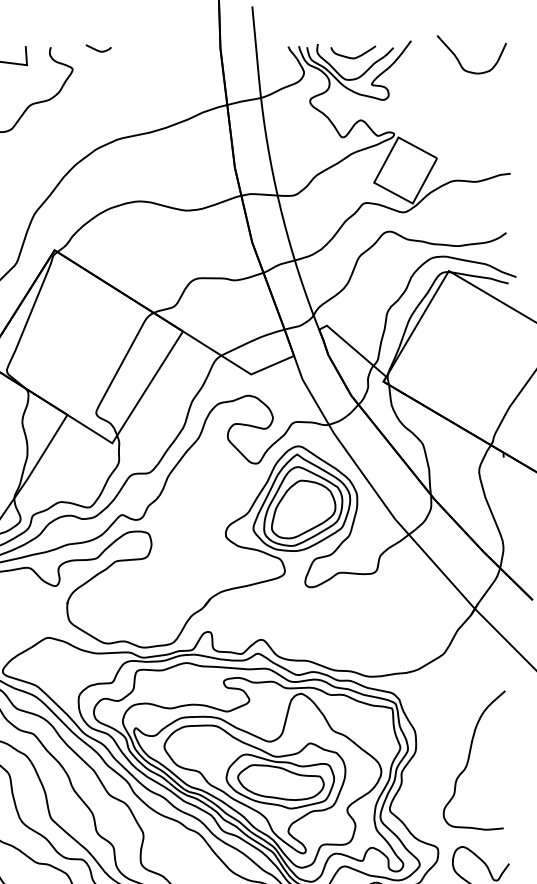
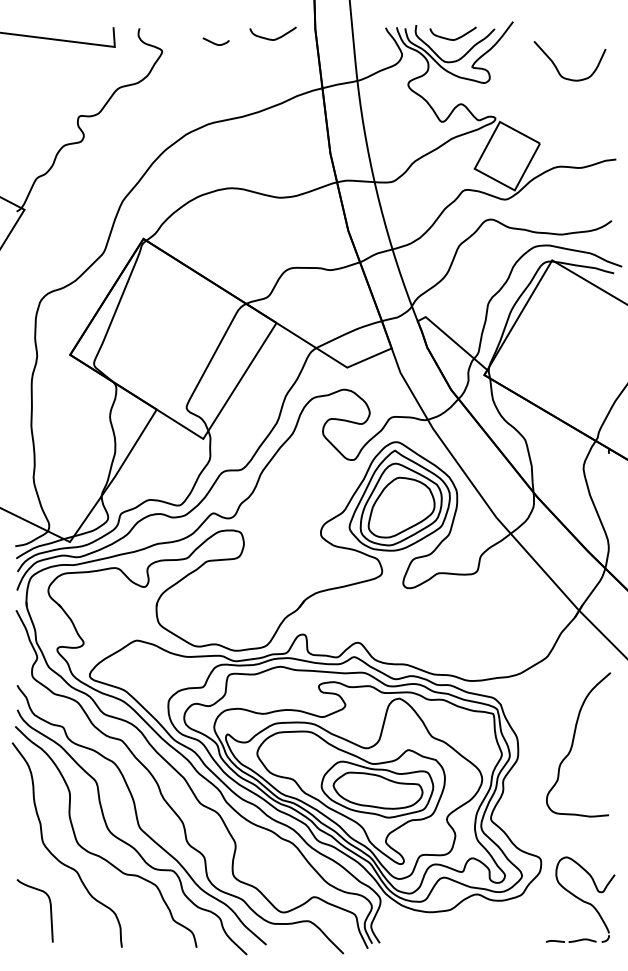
curve: (97, 49) -> (214, 42), moved
curve: (177, 56) -> (270, 38), added
curve: (459, 60) -> (557, 67), moved
curve: (469, 760) -> (573, 744), moved

